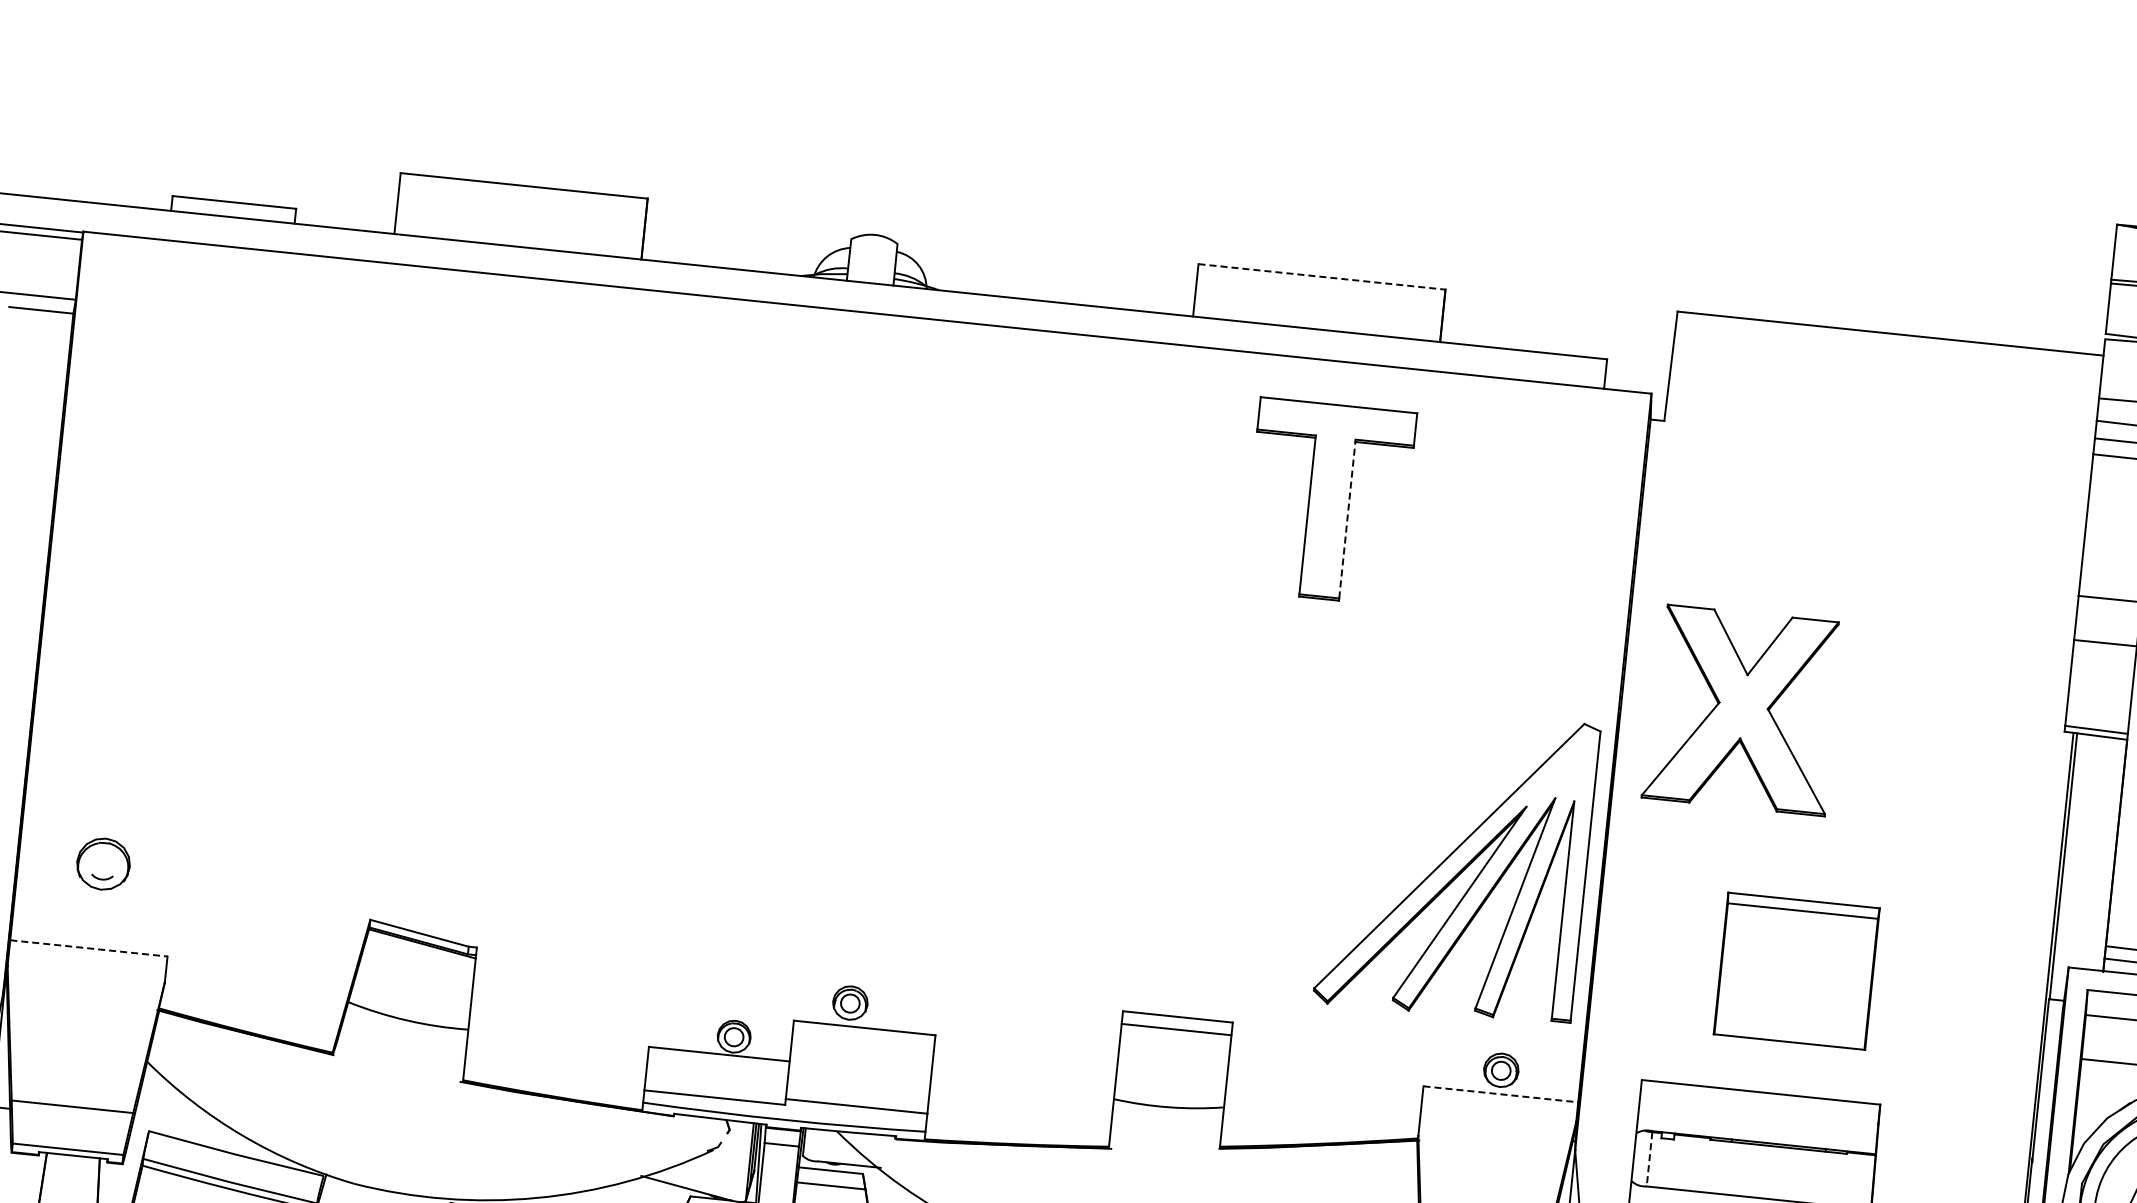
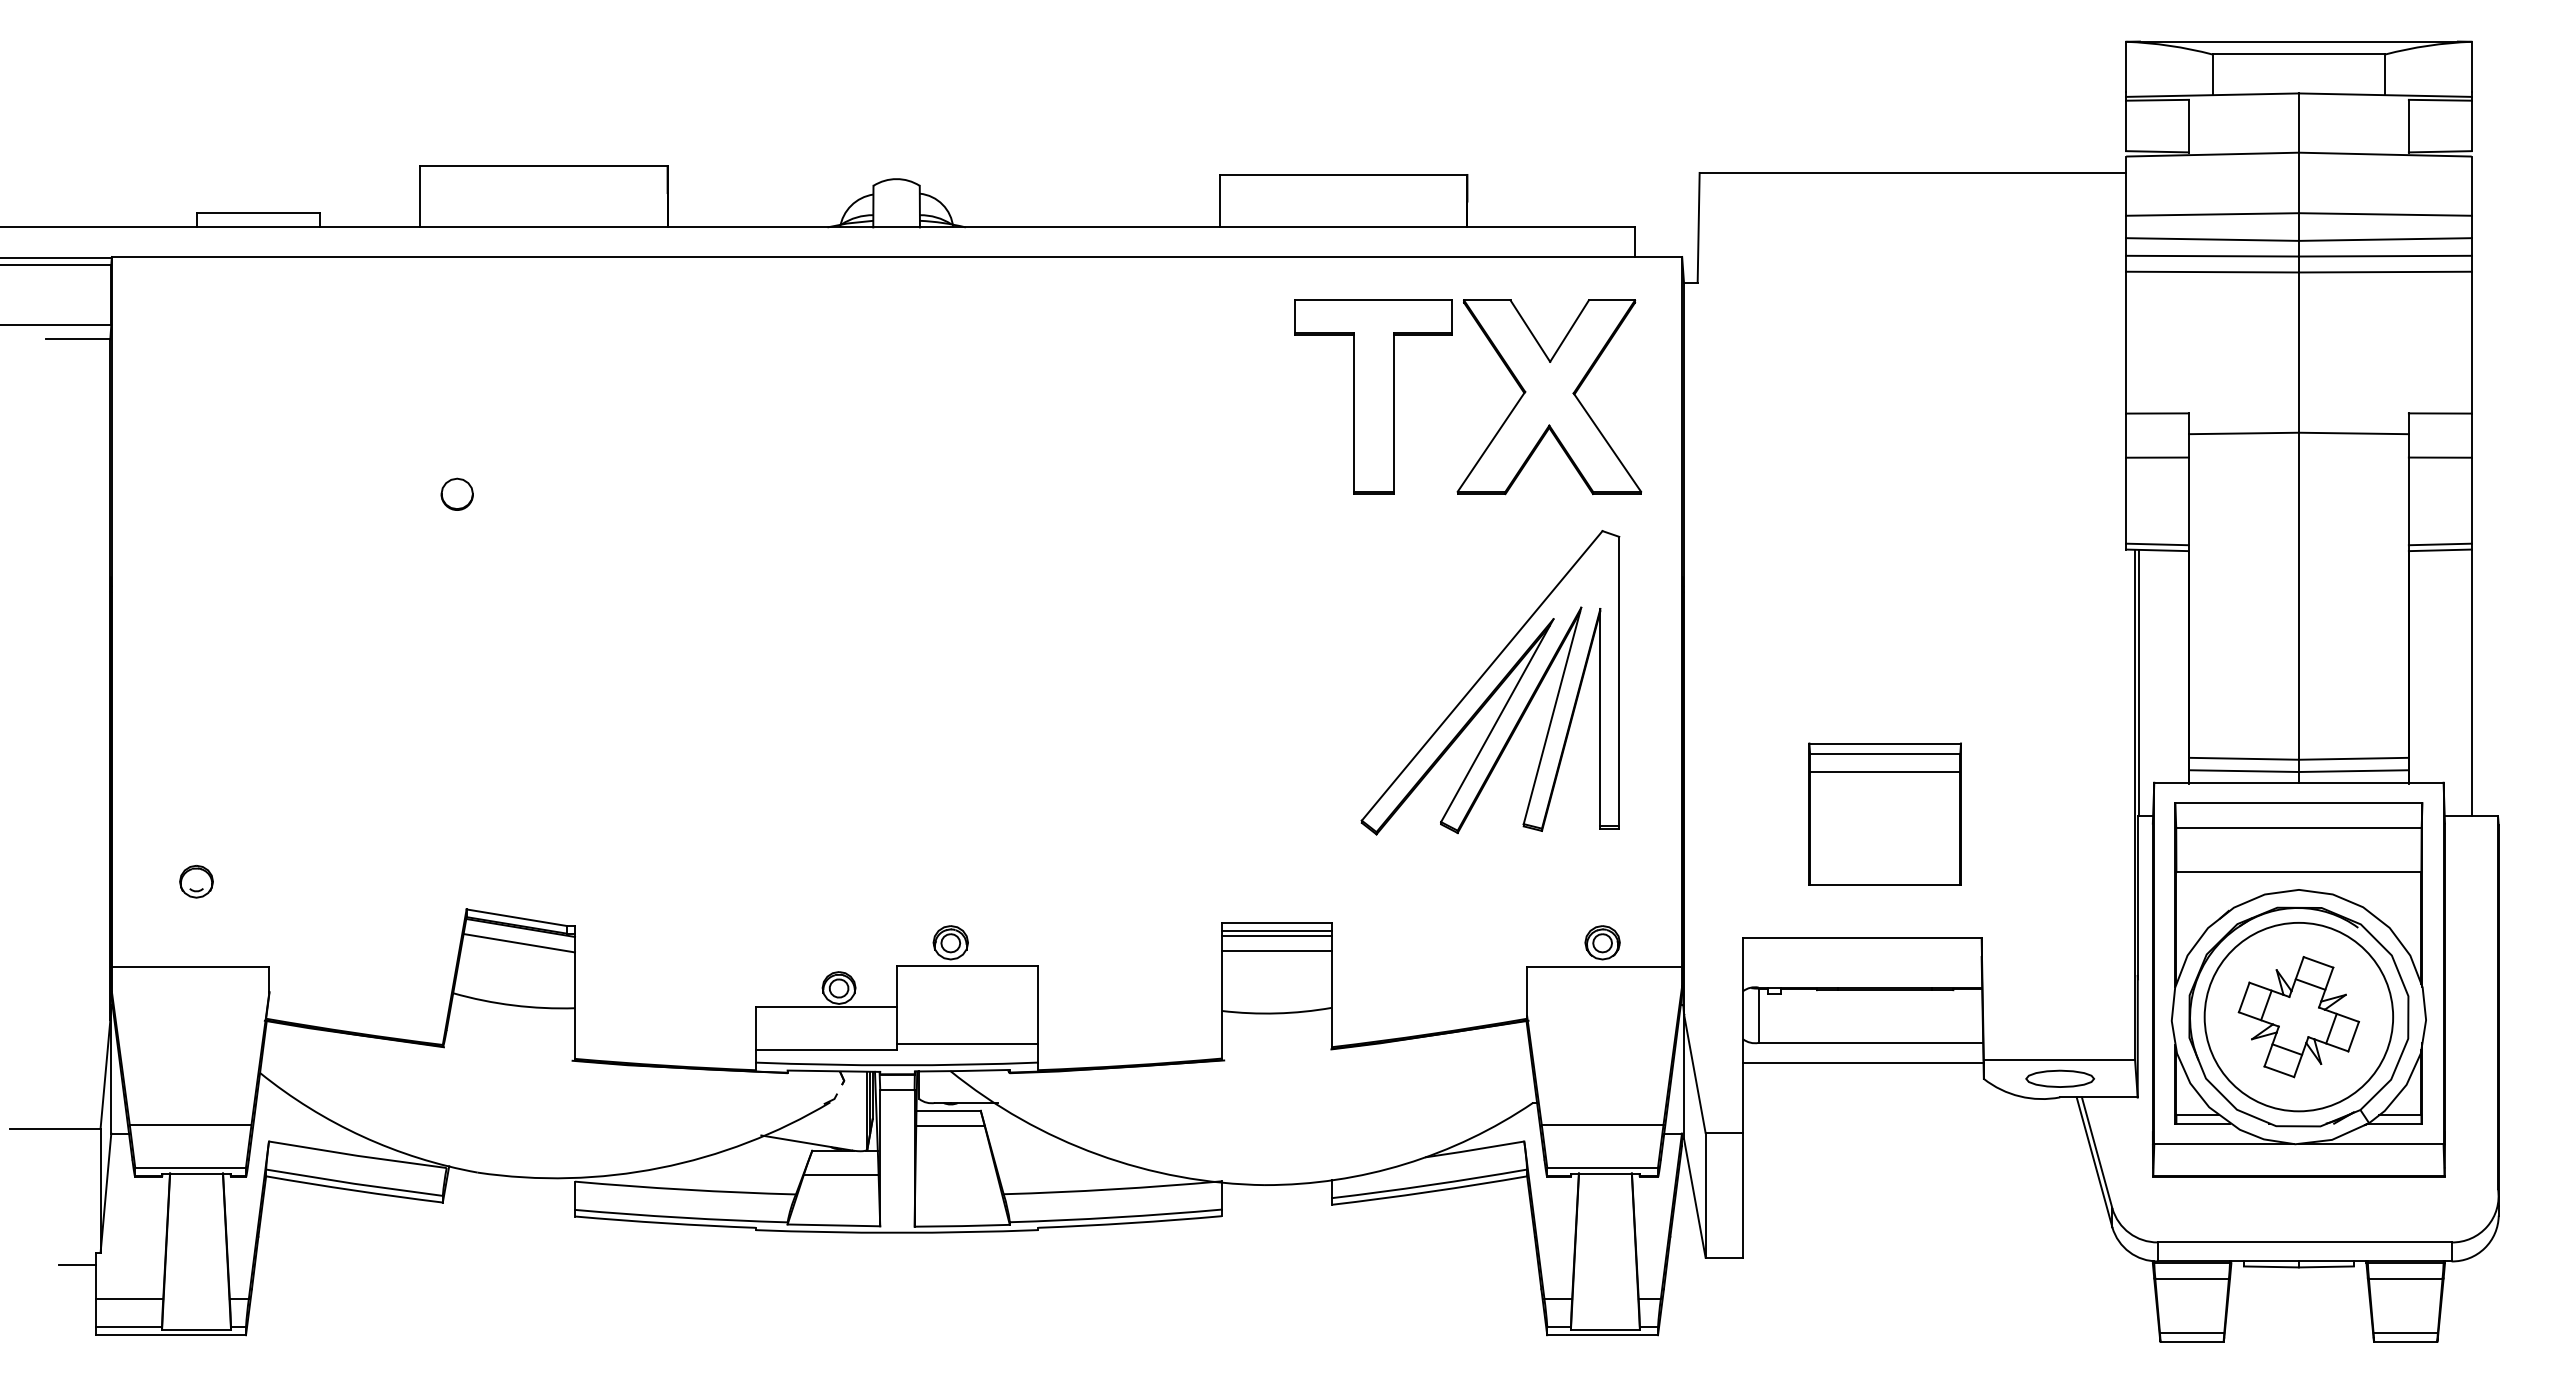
line: (1321, 276) -> (1343, 174), dashed -> solid
part: (403, 503) -> (456, 493), added
line: (1347, 518) -> (1393, 411), dashed -> solid
part: (1743, 710) -> (1549, 397), moved
part: (1456, 863) -> (1490, 682), moved
part: (103, 864) -> (196, 881), size x0.62
line: (1801, 929) -> (1885, 772), added
line: (88, 948) -> (190, 966), dashed -> solid
line: (419, 959) -> (519, 943), added
line: (1176, 1024) -> (1276, 930), added
line: (1174, 1044) -> (1276, 950), added
line: (1501, 1094) -> (1605, 966), dashed -> solid
line: (1649, 1160) -> (1758, 1016), dashed -> solid

